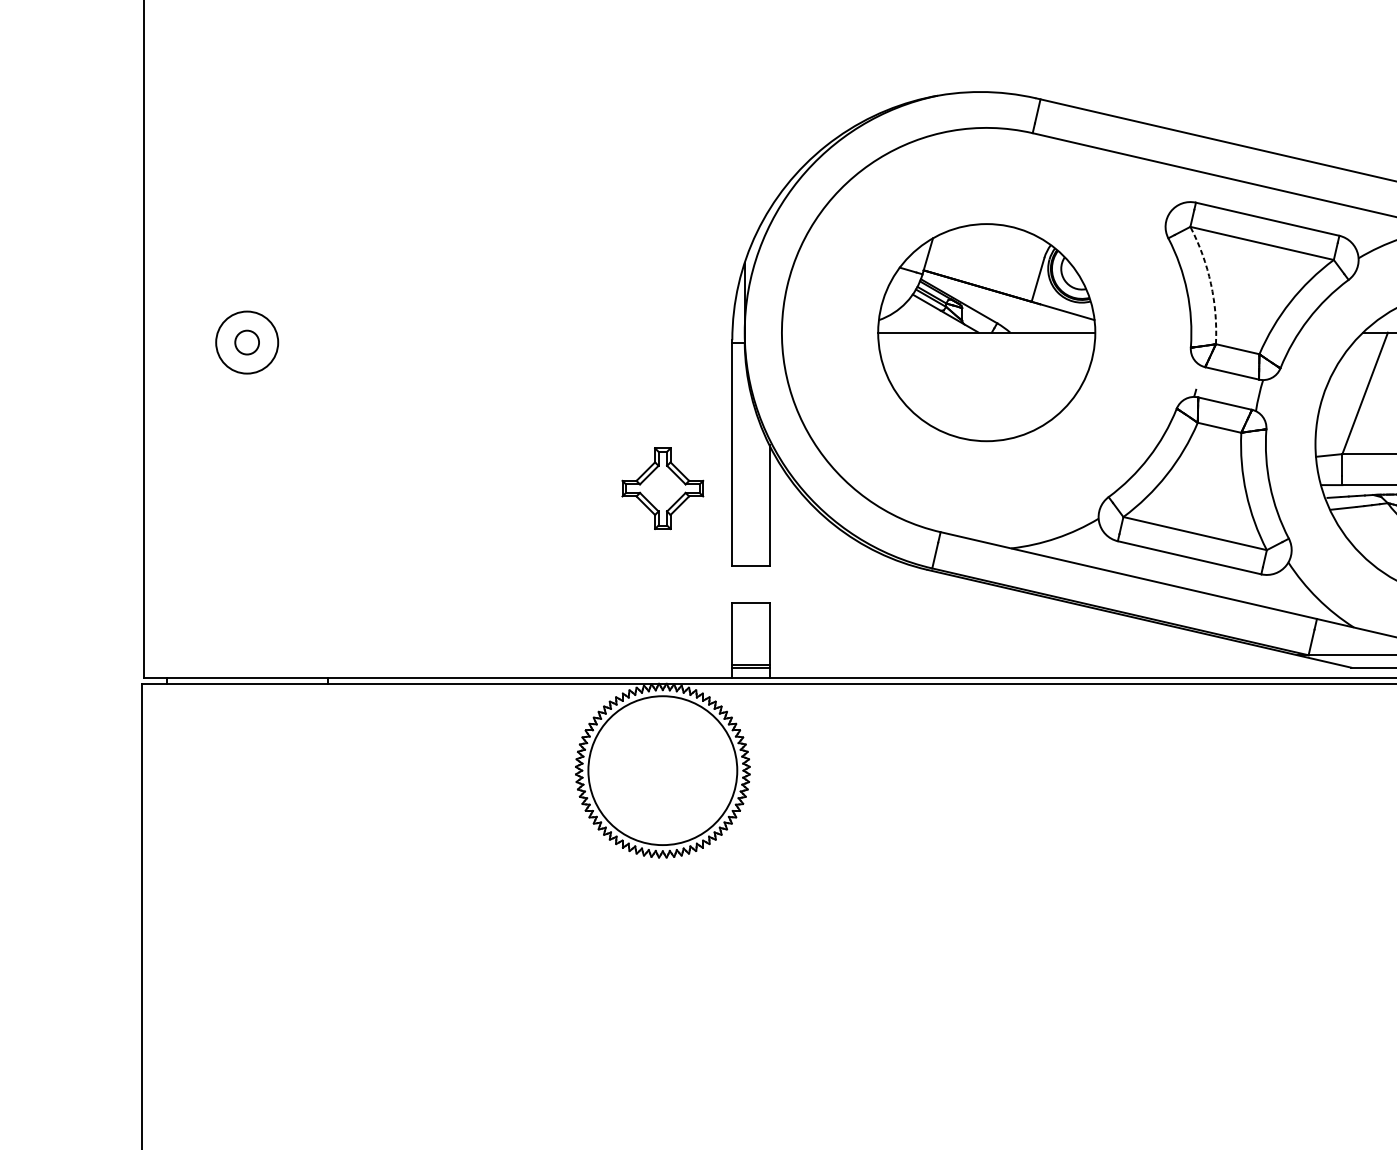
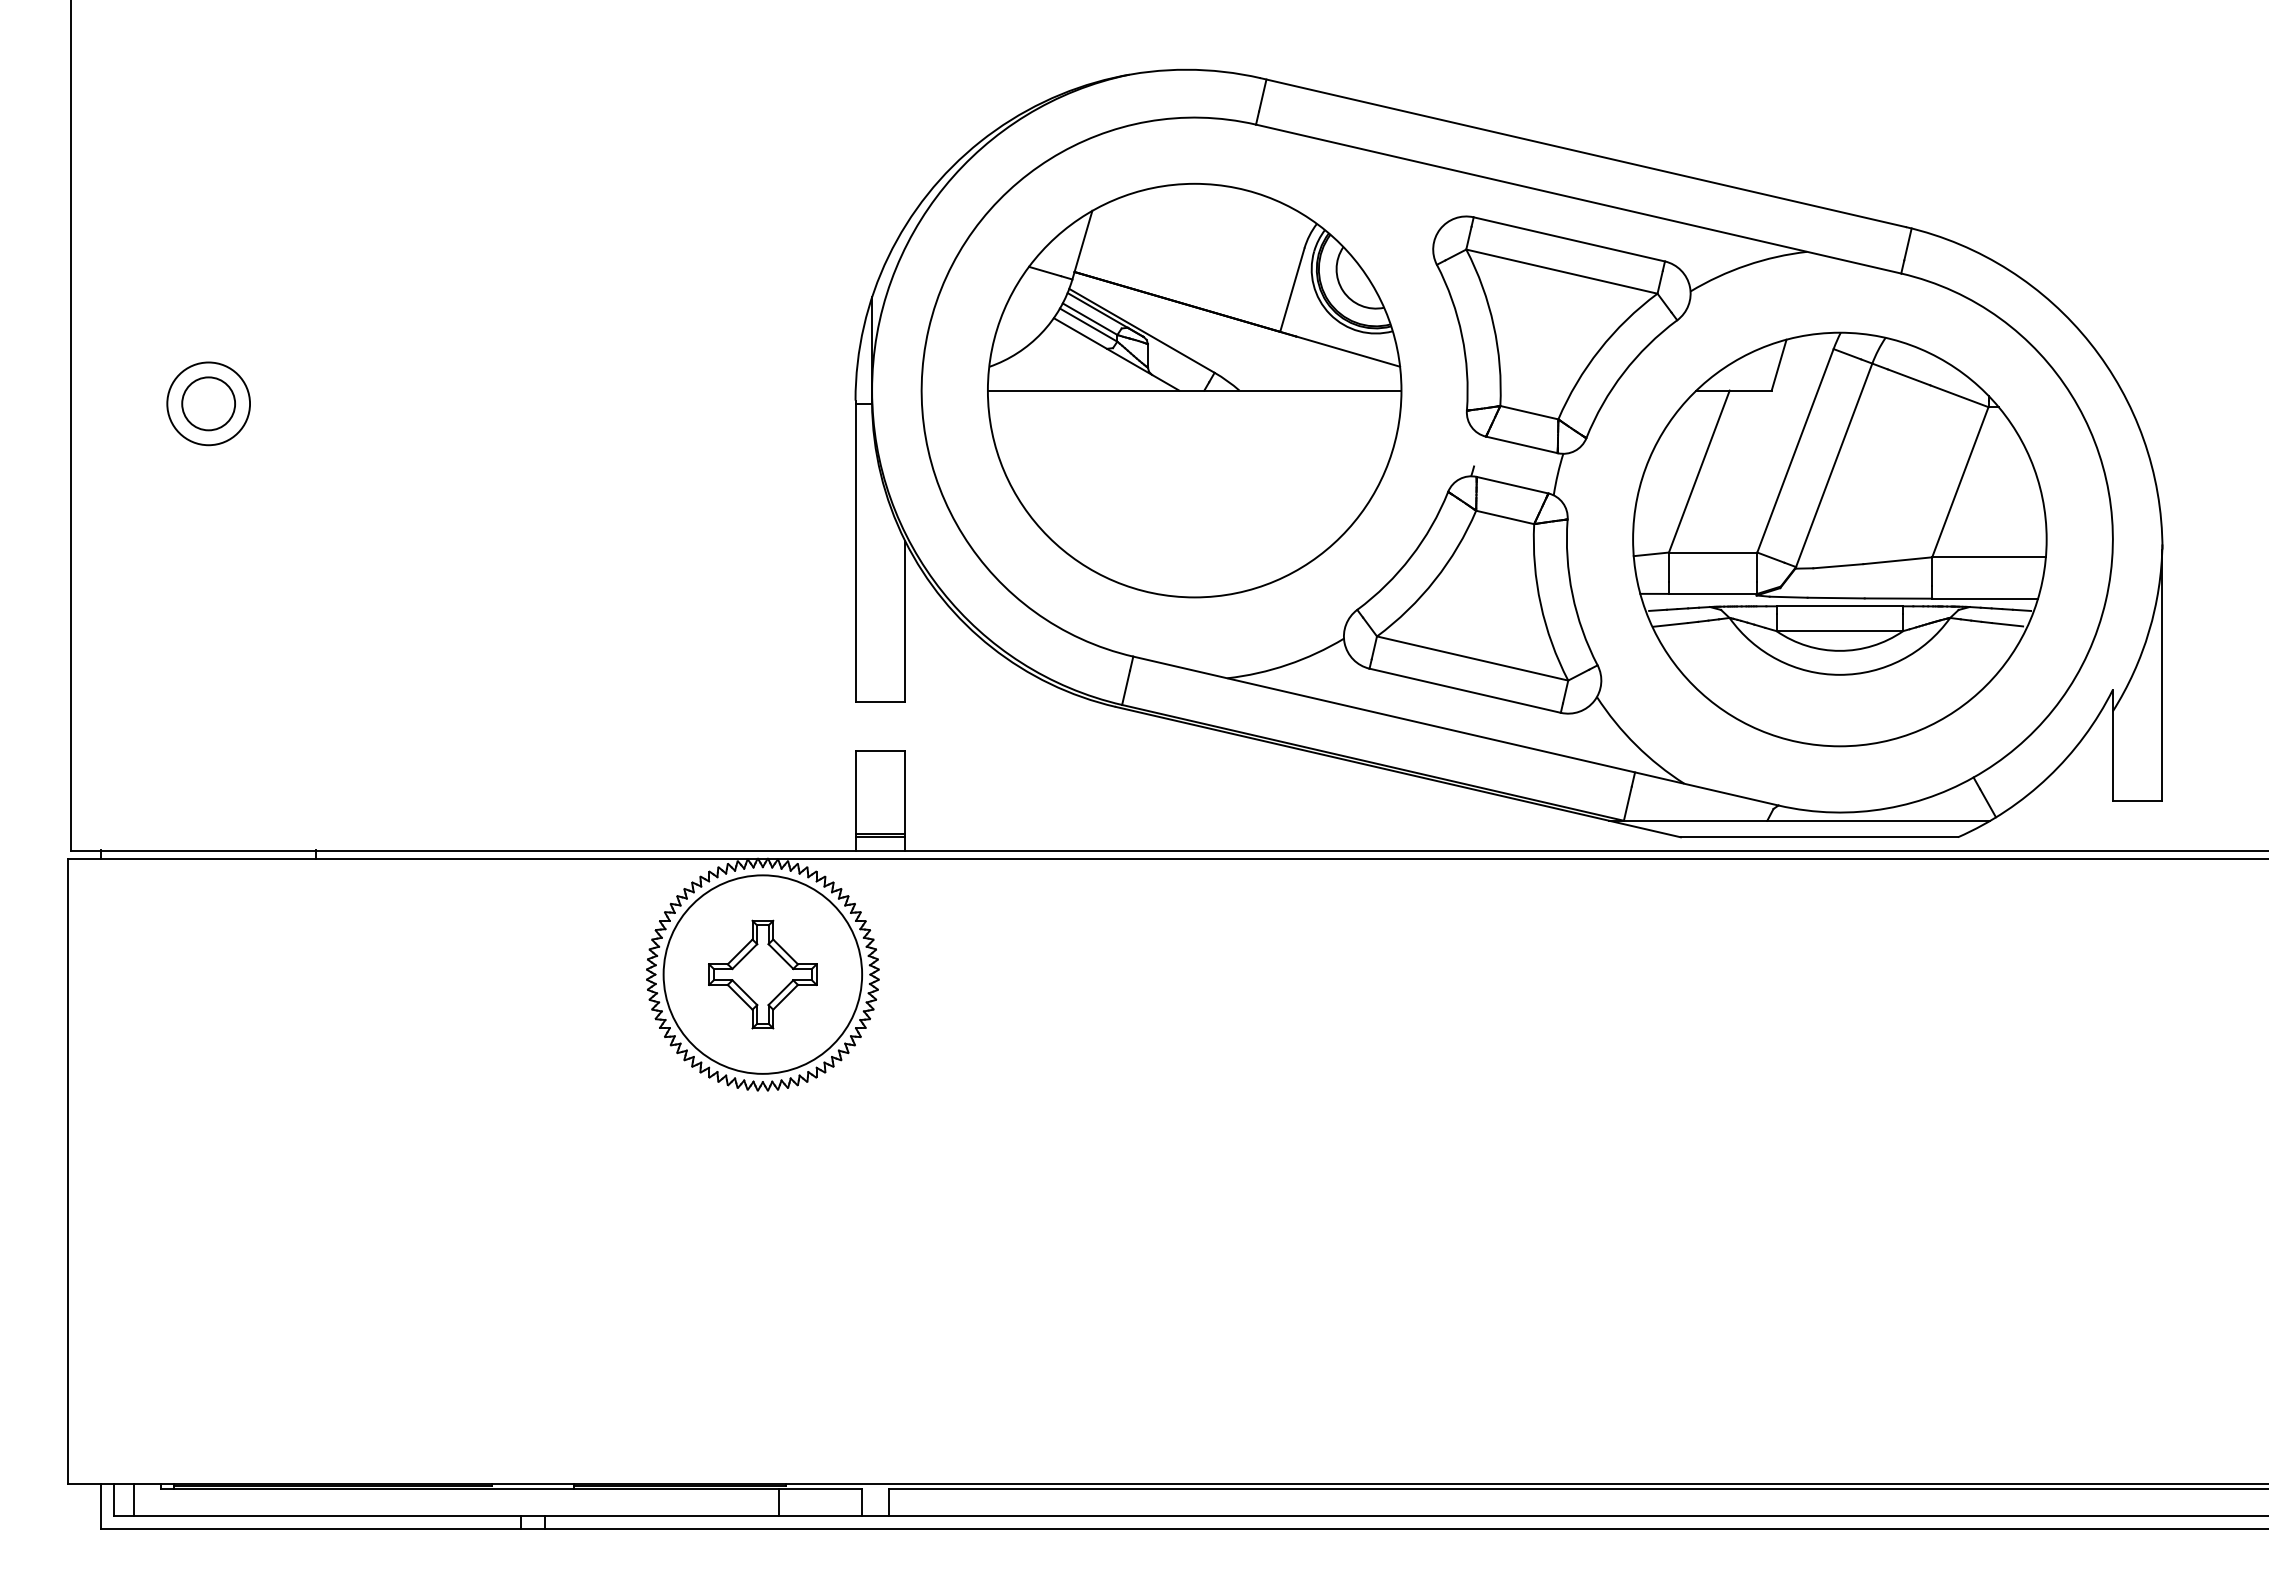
arc: (1210, 283) -> (1493, 325), dashed -> solid
part: (986, 332) -> (1194, 390), size x1.43
circle: (247, 342) -> (208, 403), size x1.67
part: (662, 488) -> (762, 974), moved

